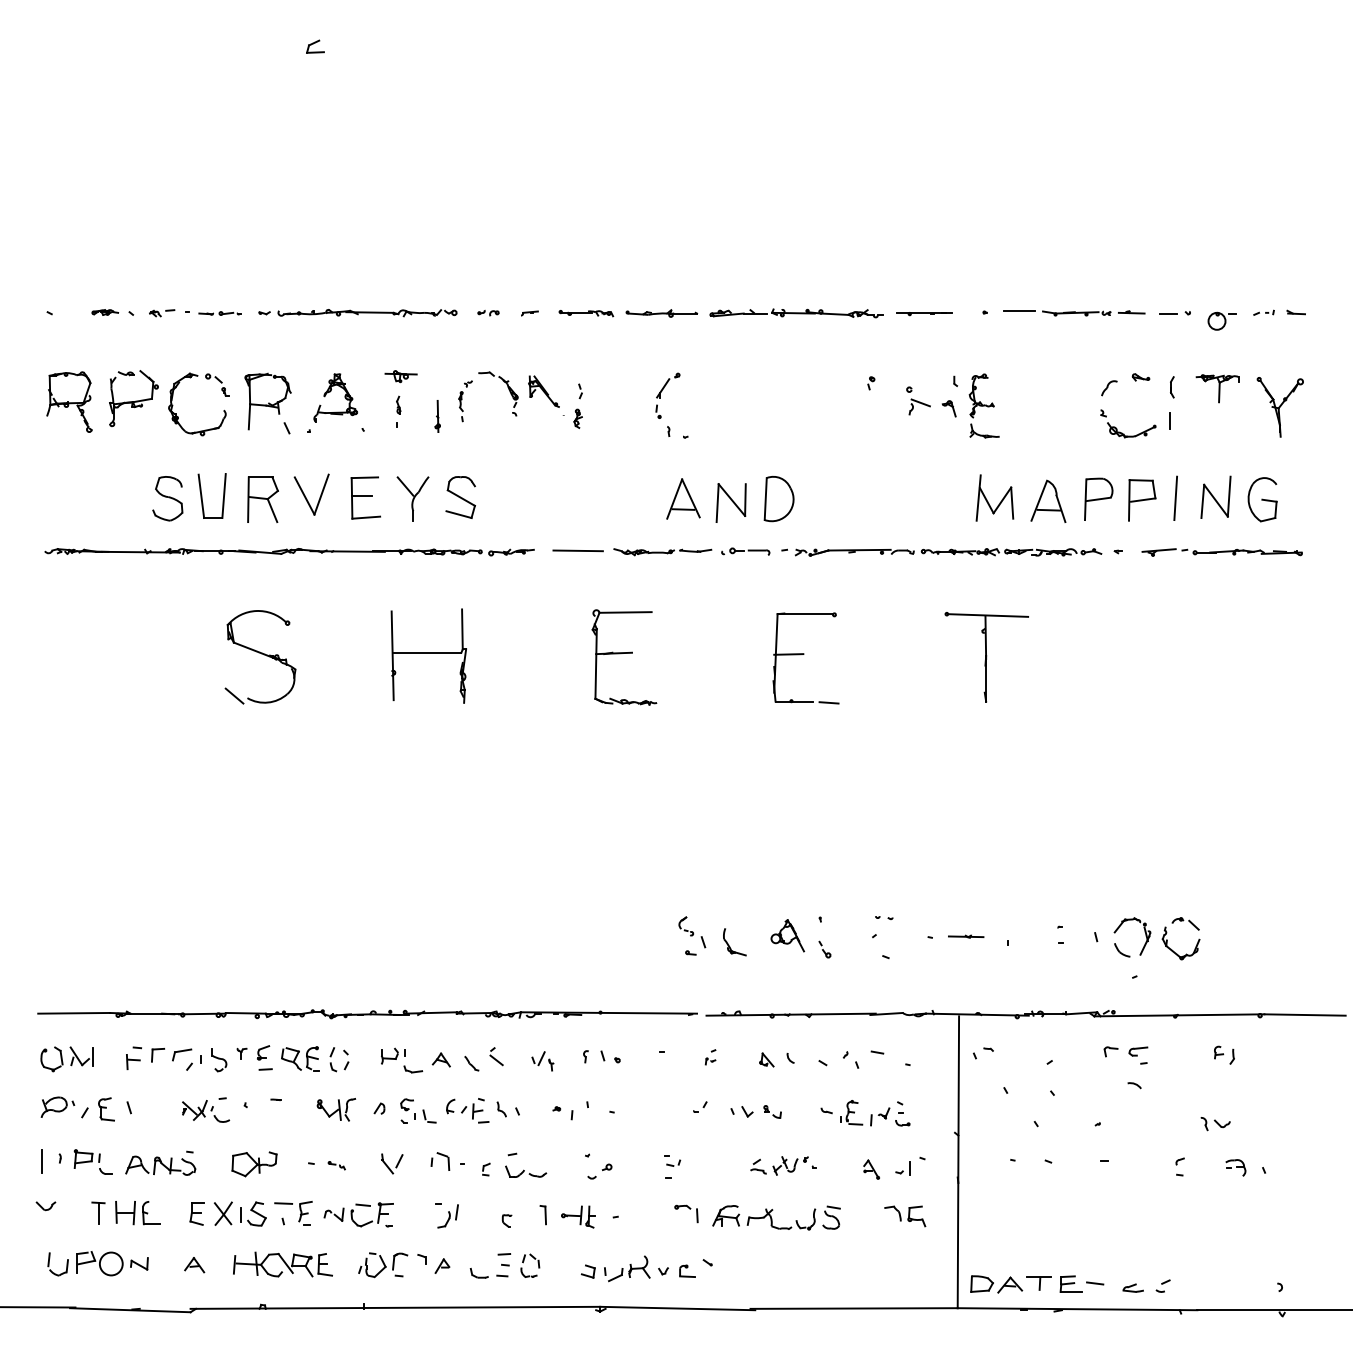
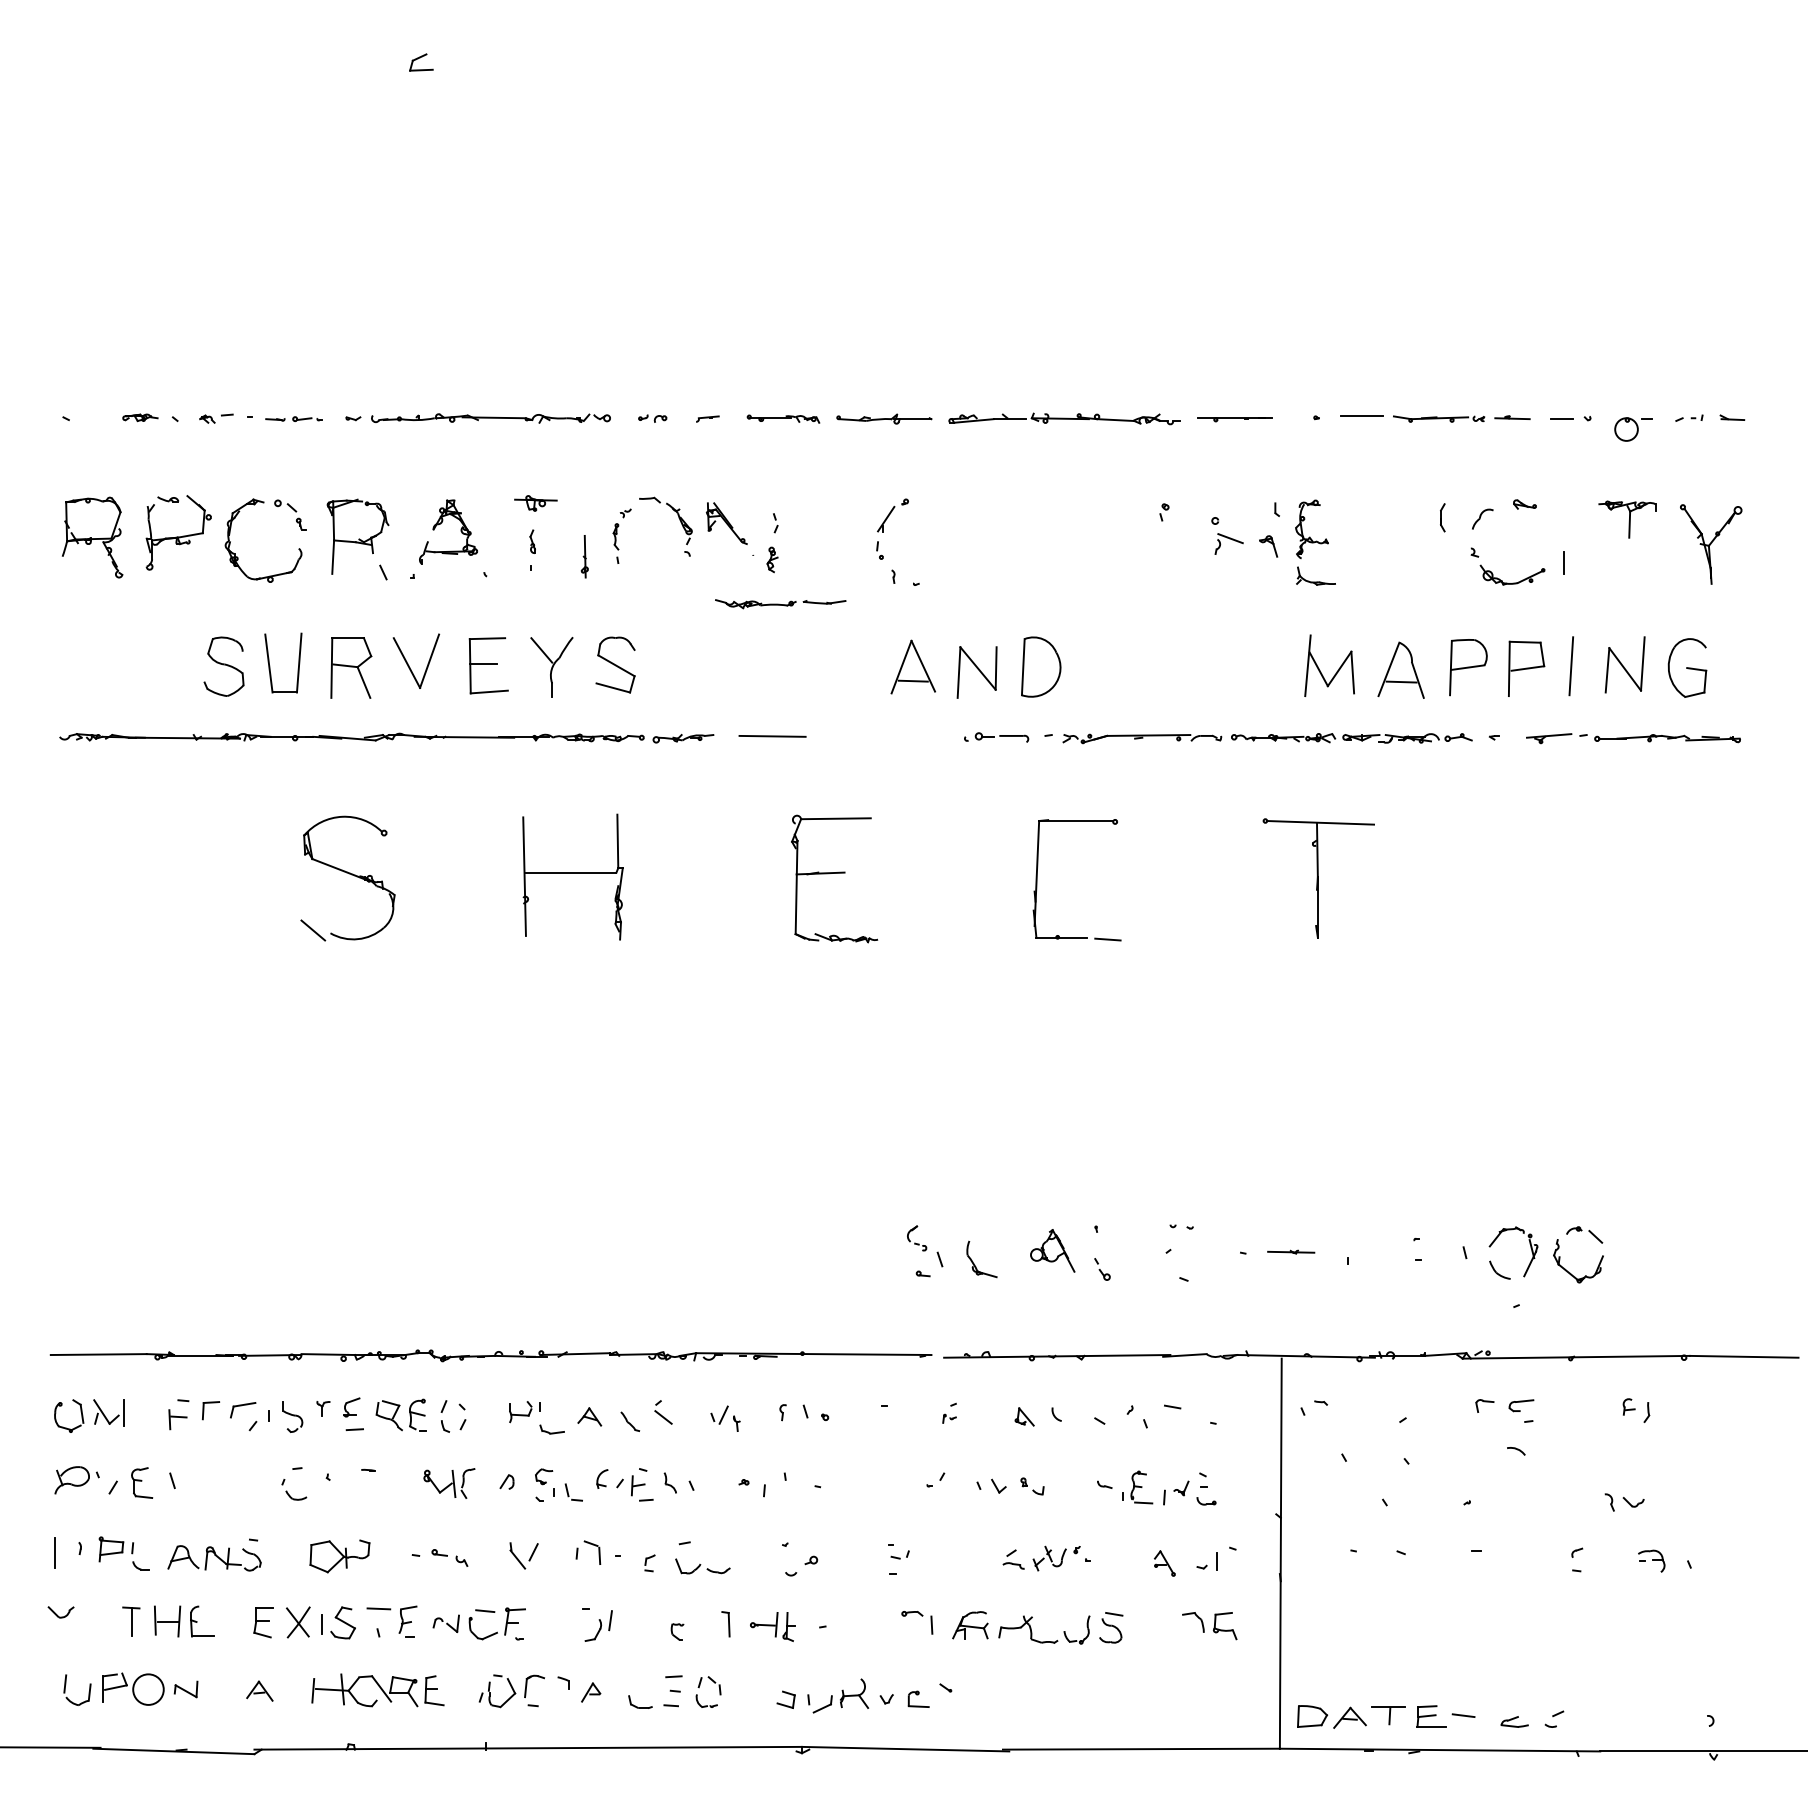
part: (1172, 387) -> (1442, 517), moved
part: (662, 552) -> (780, 604), moved
line: (788, 654) -> (1053, 874), removed
part: (195, 1109) -> (260, 1483), removed
part: (336, 1165) -> (449, 1558), size x1.6

